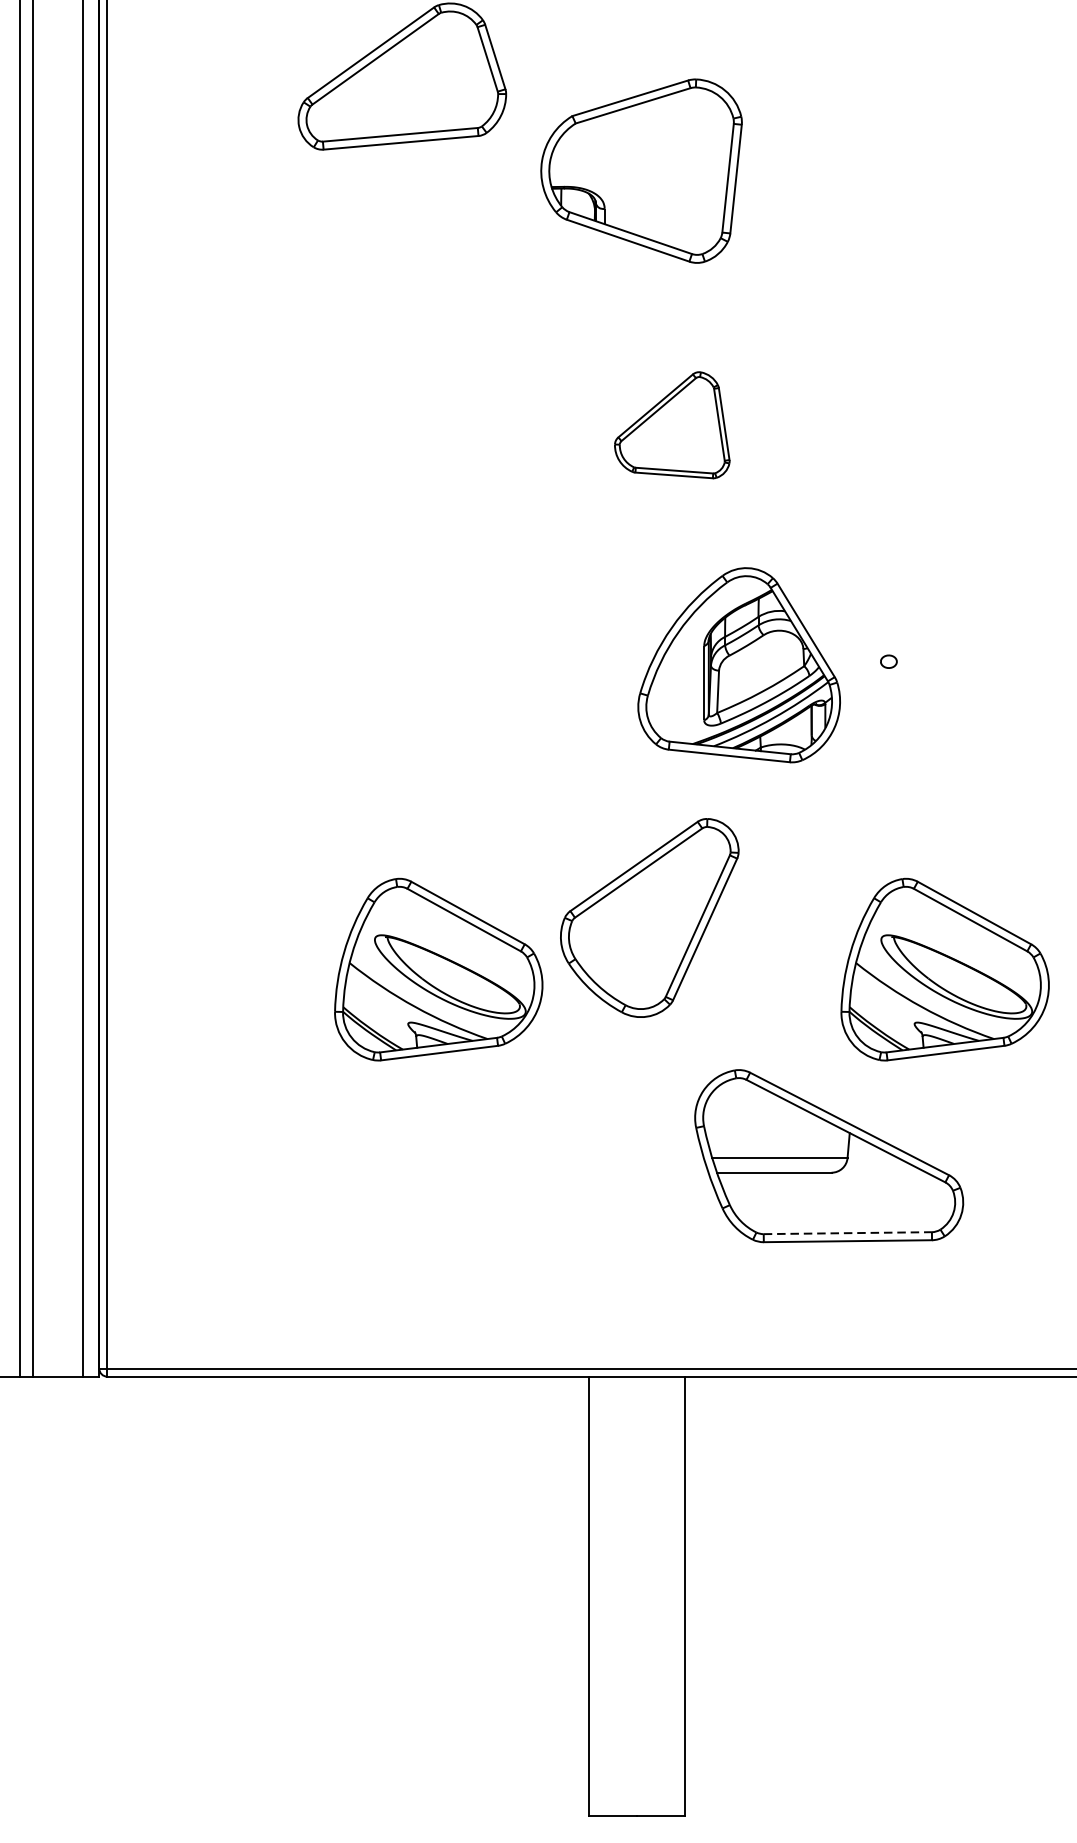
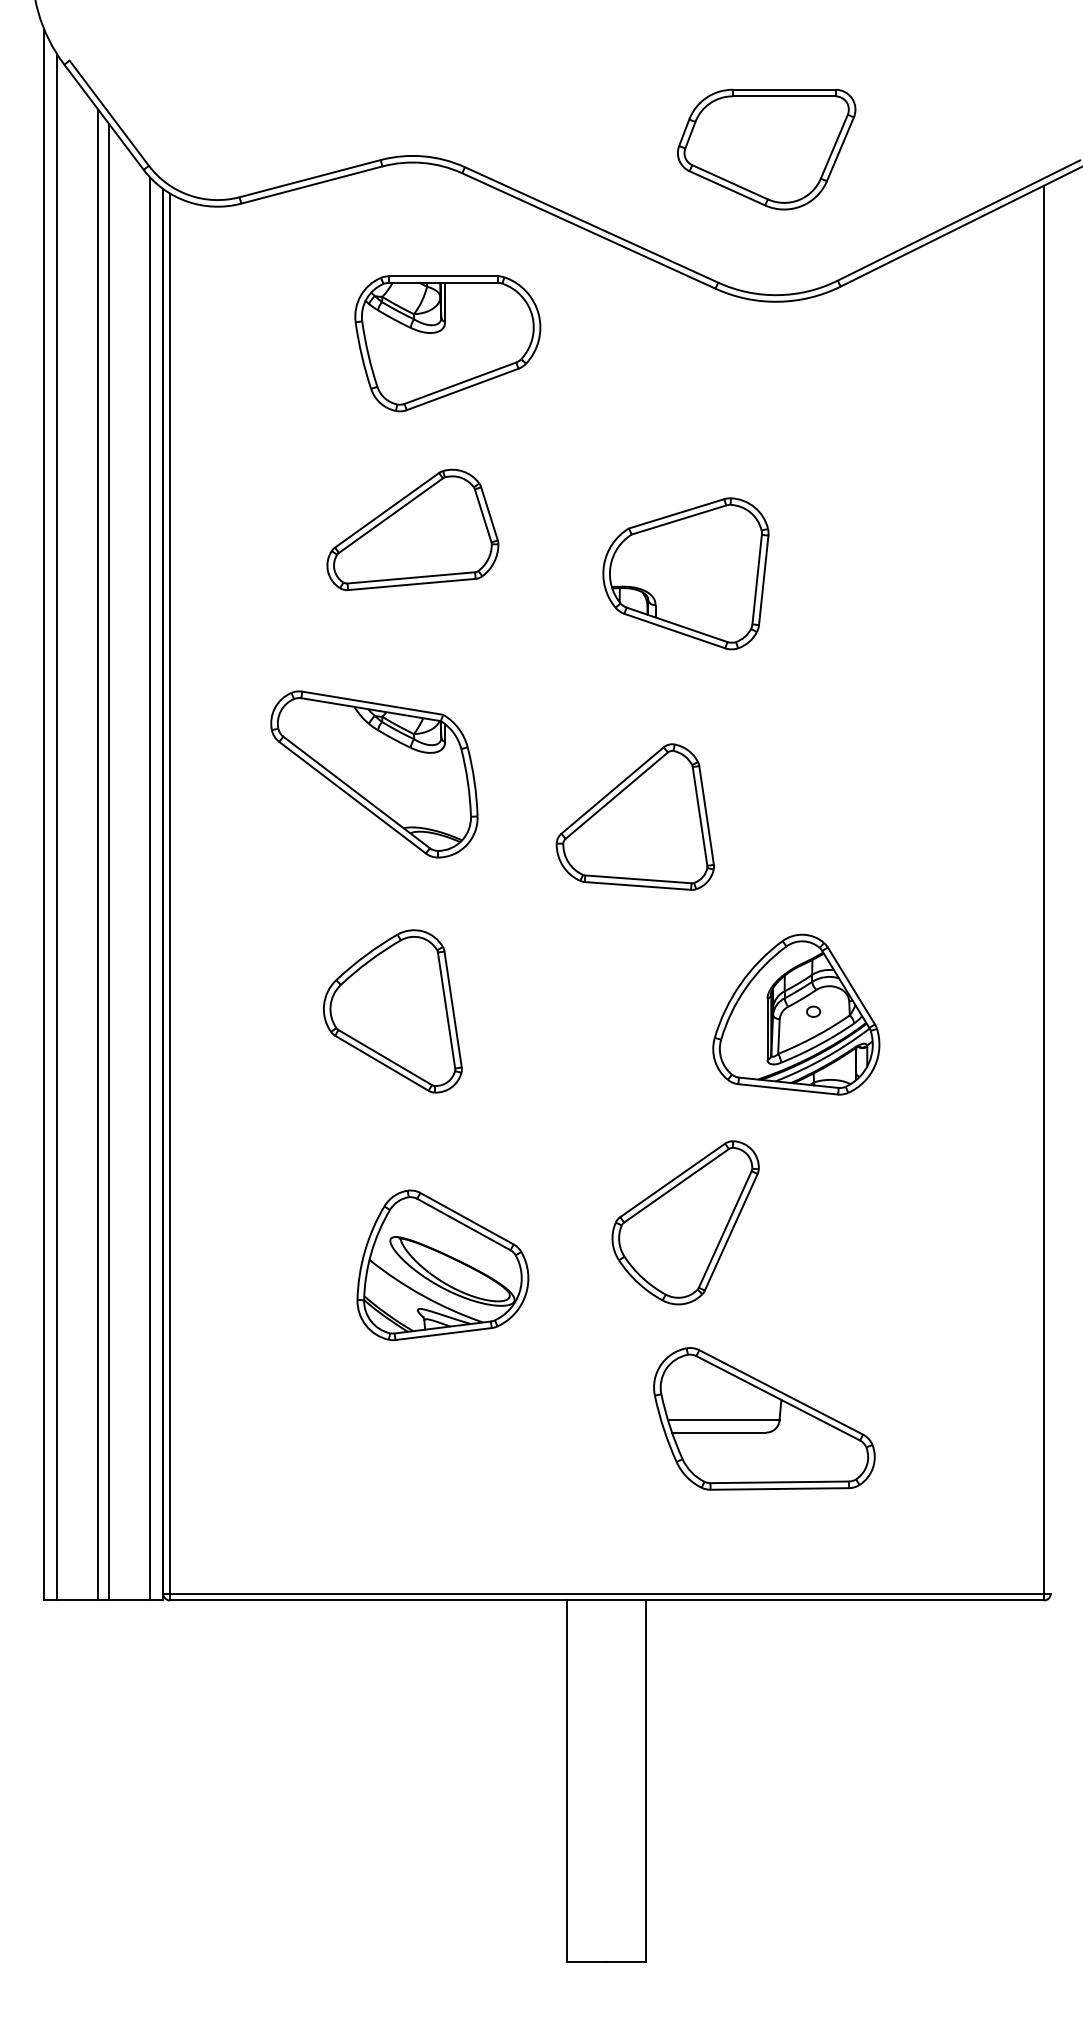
part: (641, 170) -> (685, 573), moved
part: (355, 373) -> (374, 774), added
part: (671, 424) -> (634, 816), size x1.67
part: (377, 661) -> (392, 1011), added
part: (739, 665) -> (796, 1014), moved
part: (649, 917) -> (685, 1222), moved
part: (944, 969) -> (859, 1265), removed
line: (848, 1233) -> (780, 1482), dashed -> solid

